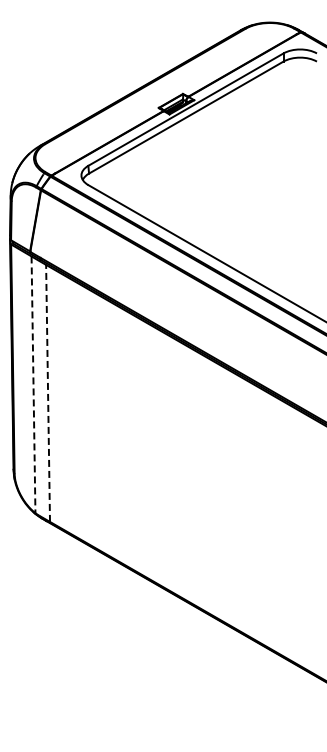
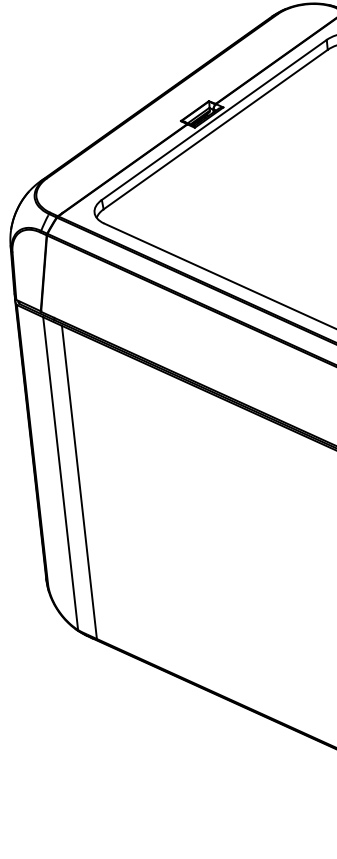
line: (33, 385) -> (60, 474), dashed -> solid
line: (48, 393) -> (79, 482), dashed -> solid

